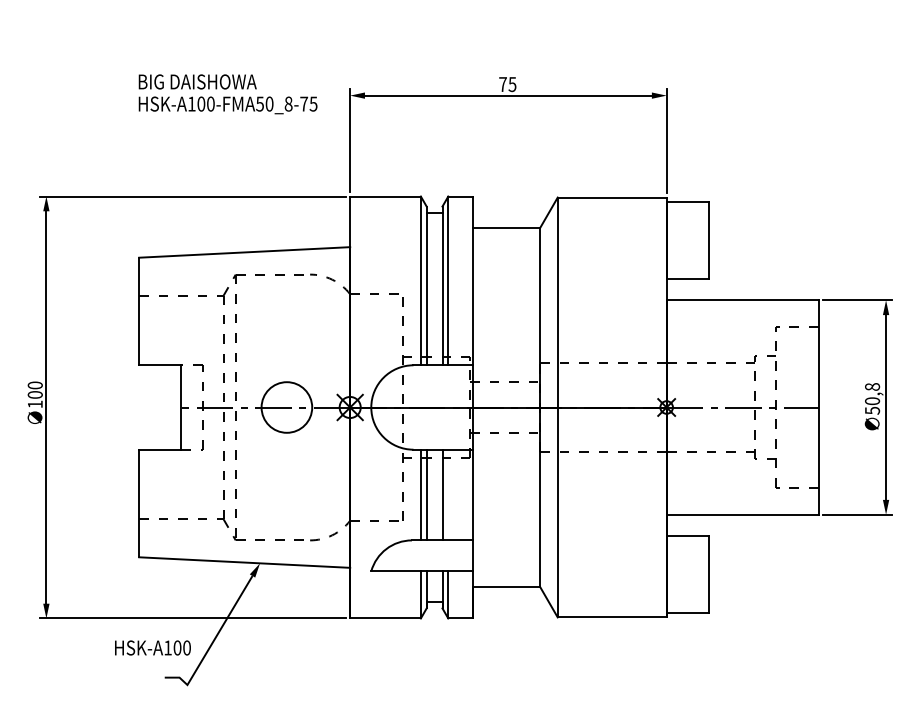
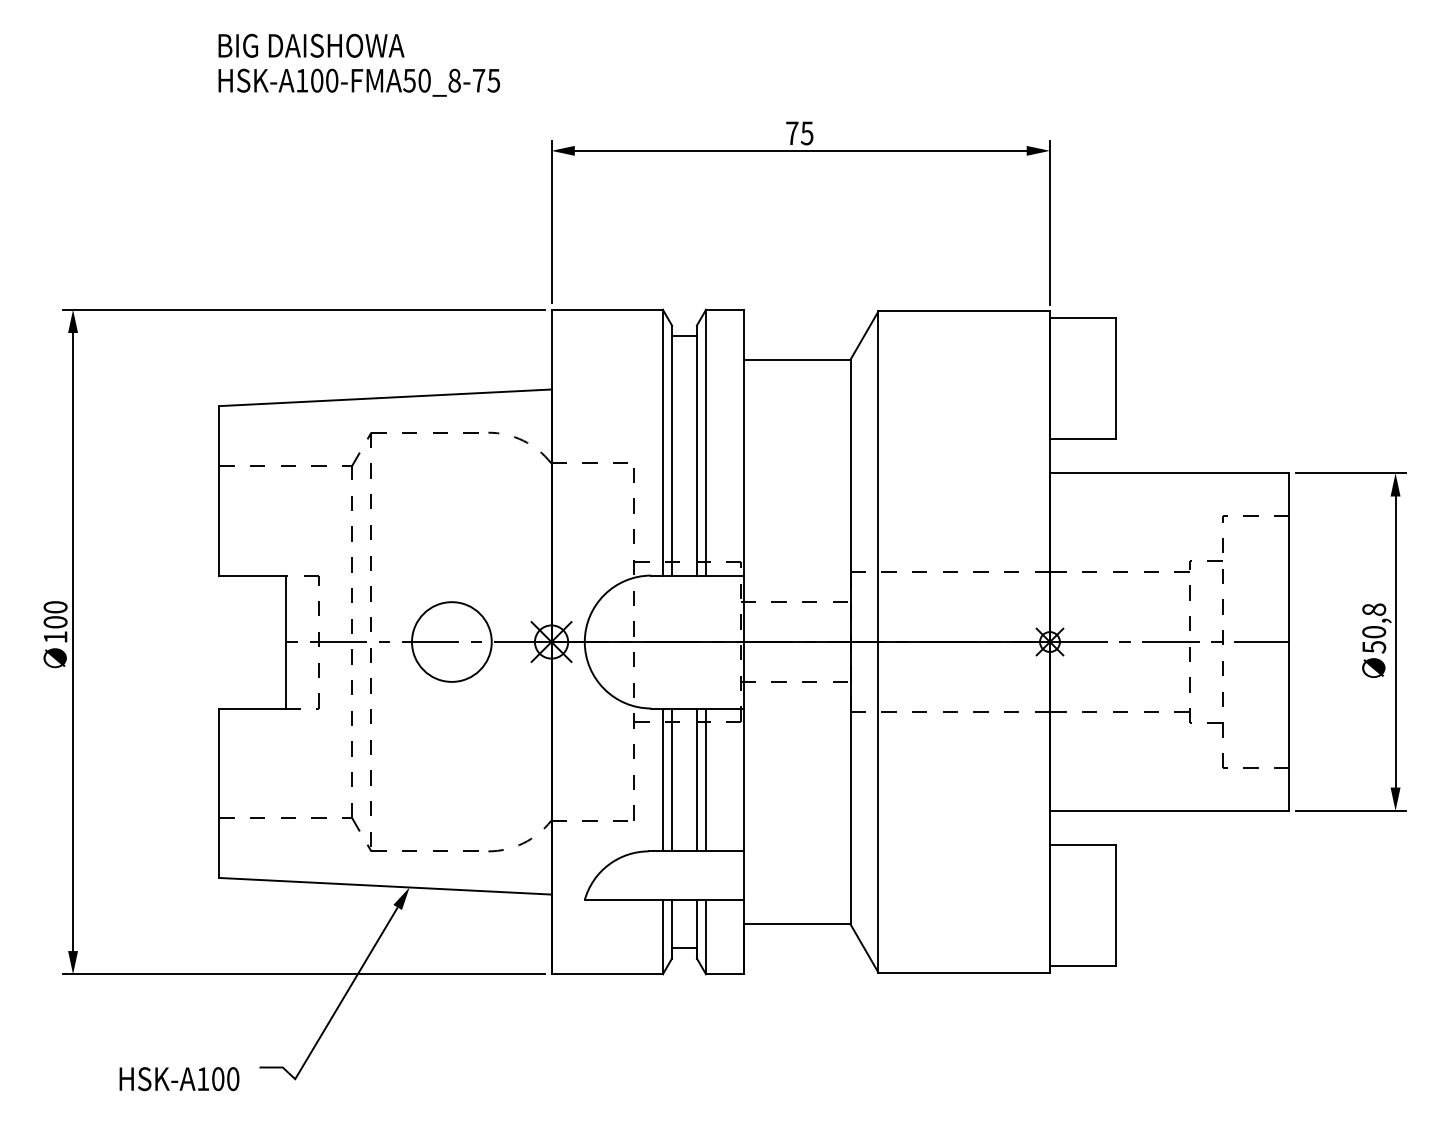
text: (227, 94) -> (358, 65), moved
line: (448, 494) -> (706, 779), added
text: (152, 647) -> (178, 1078), moved

